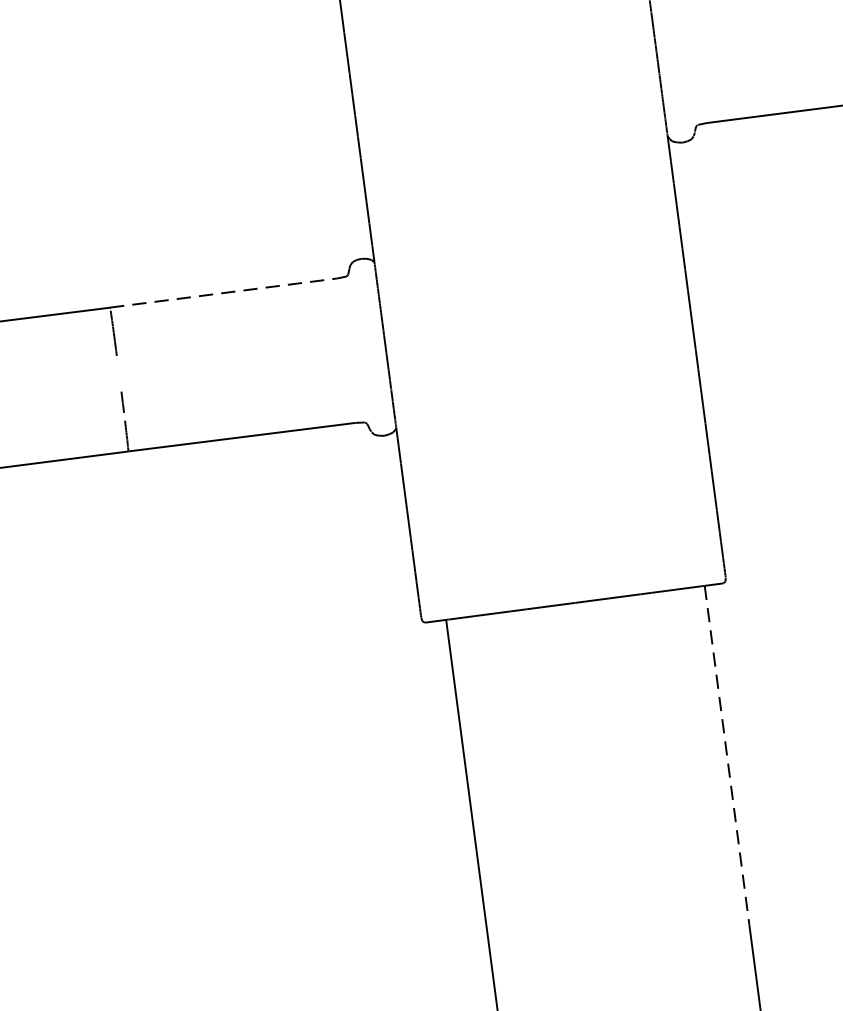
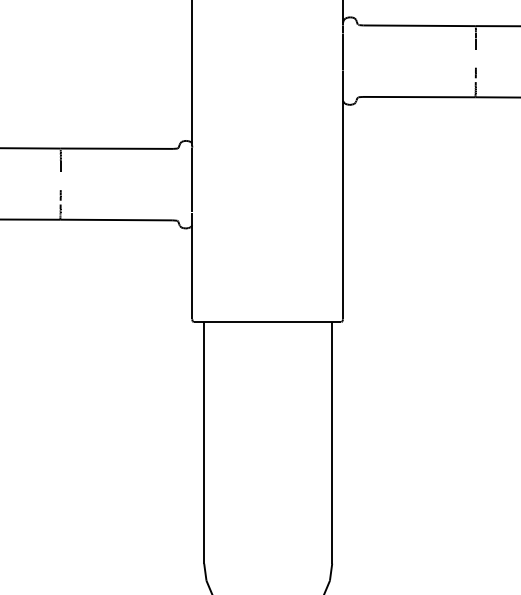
line: (224, 292) -> (117, 148), dashed -> solid
line: (727, 754) -> (332, 405), dashed -> solid

